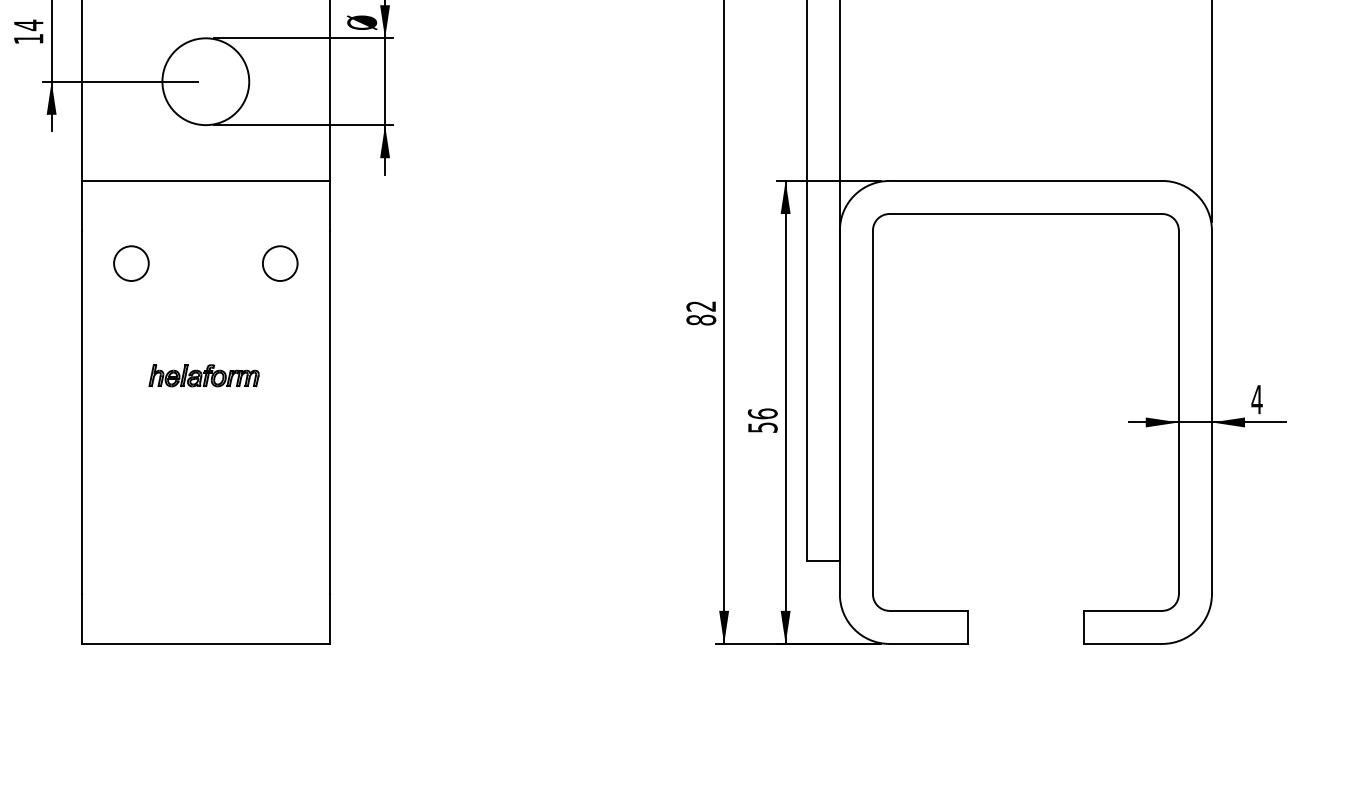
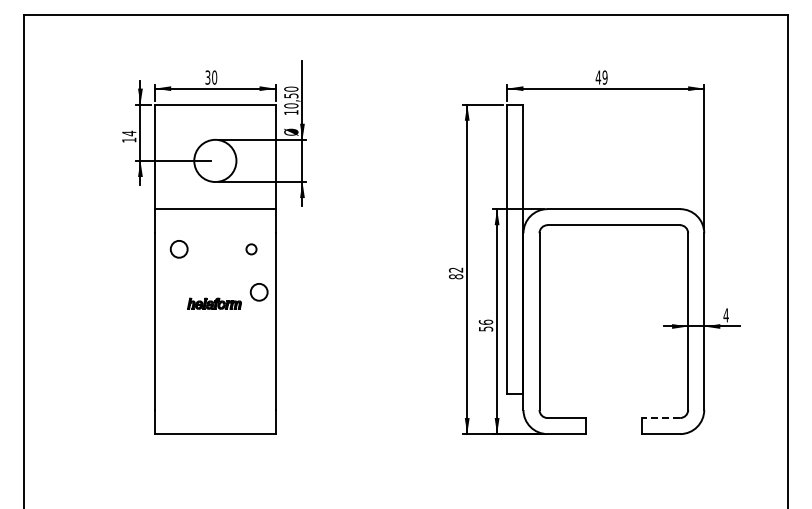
circle: (280, 264) -> (251, 249), size x0.6
circle: (294, 352) -> (258, 292), added
line: (1121, 611) -> (660, 418), solid -> dashed

